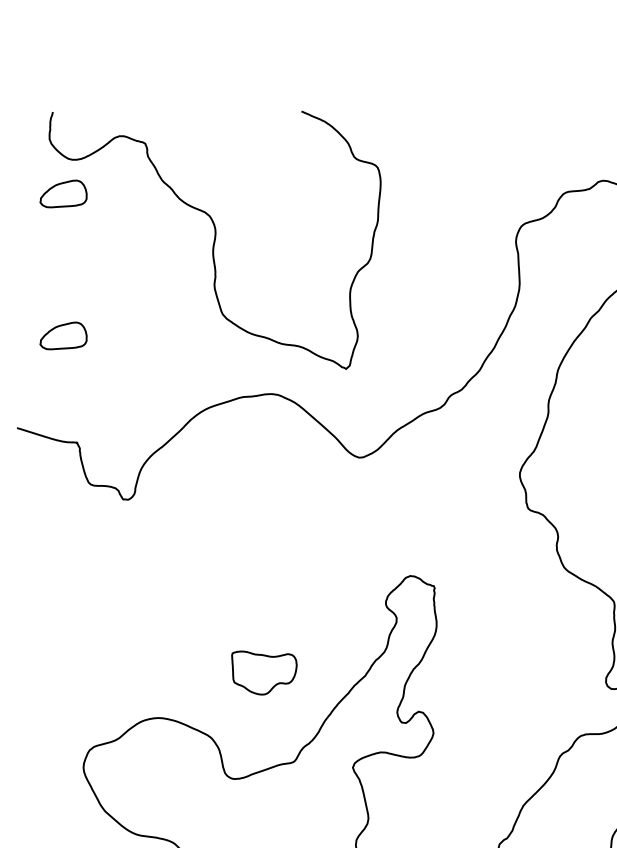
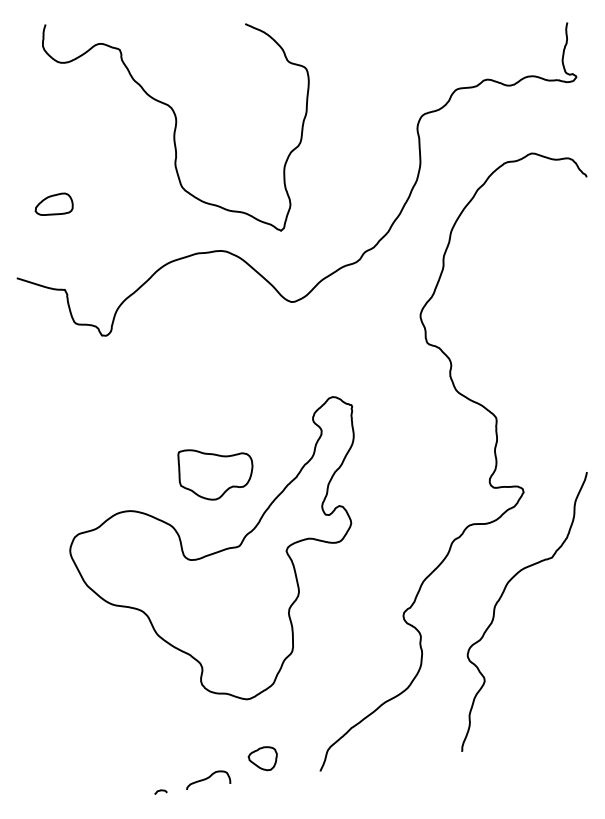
part: (62, 192) -> (53, 89), removed
part: (264, 672) -> (215, 474), size x1.43

